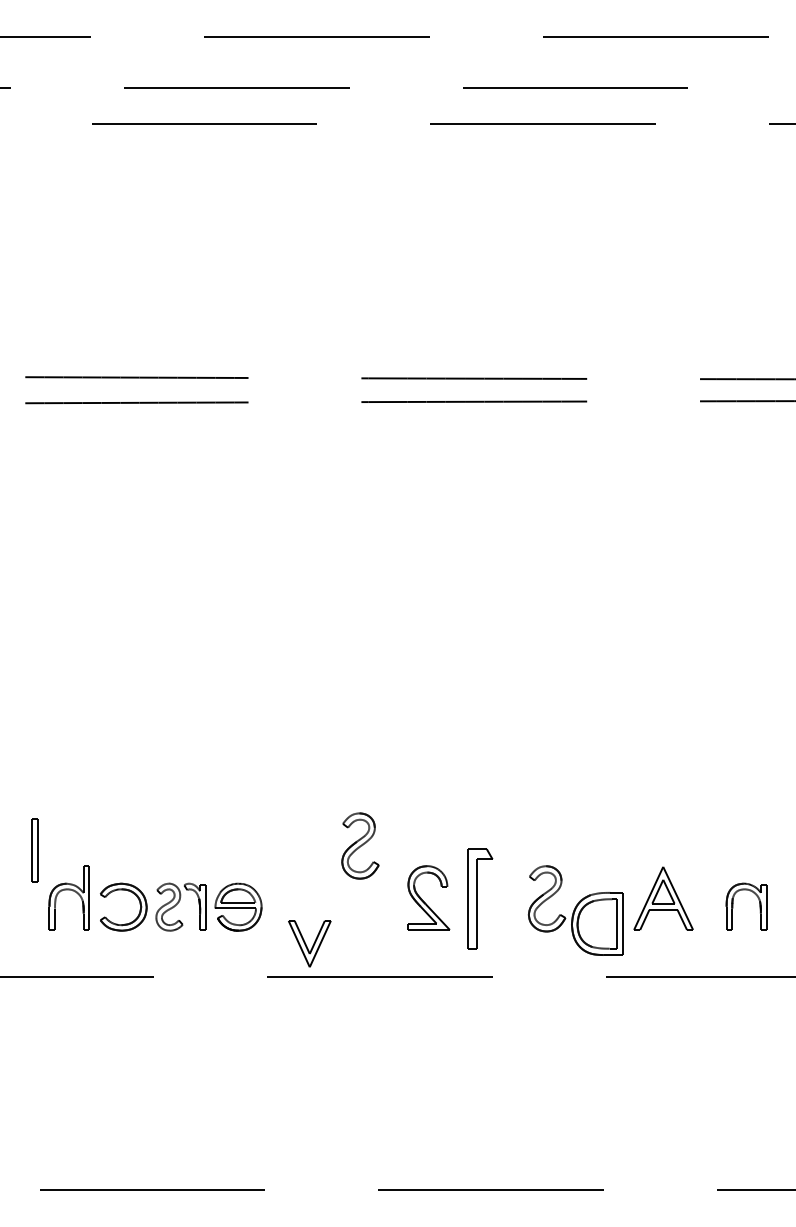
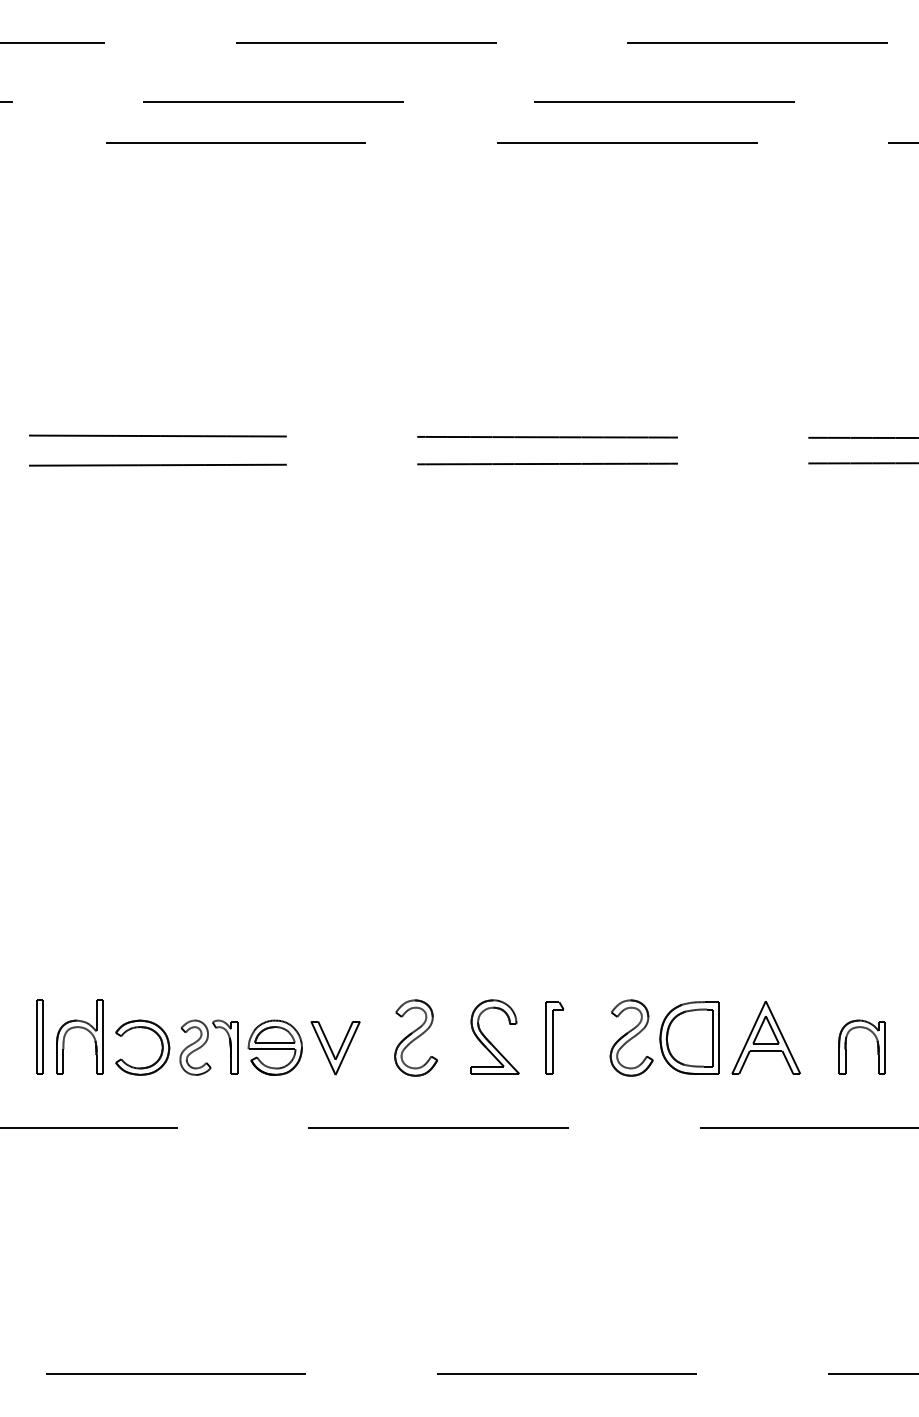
part: (360, 845) -> (416, 1037), moved
part: (34, 849) -> (39, 1036), moved
part: (480, 898) -> (554, 1037), size x0.62
part: (597, 923) -> (689, 1037), moved
part: (309, 944) -> (335, 1048), moved

